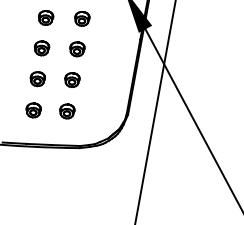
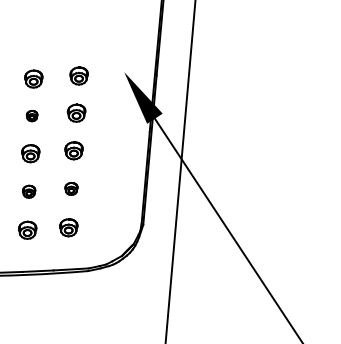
part: (45, 17) -> (31, 115), size x0.6
part: (37, 78) -> (28, 191), size x0.7
part: (72, 79) -> (71, 188), size x0.7

